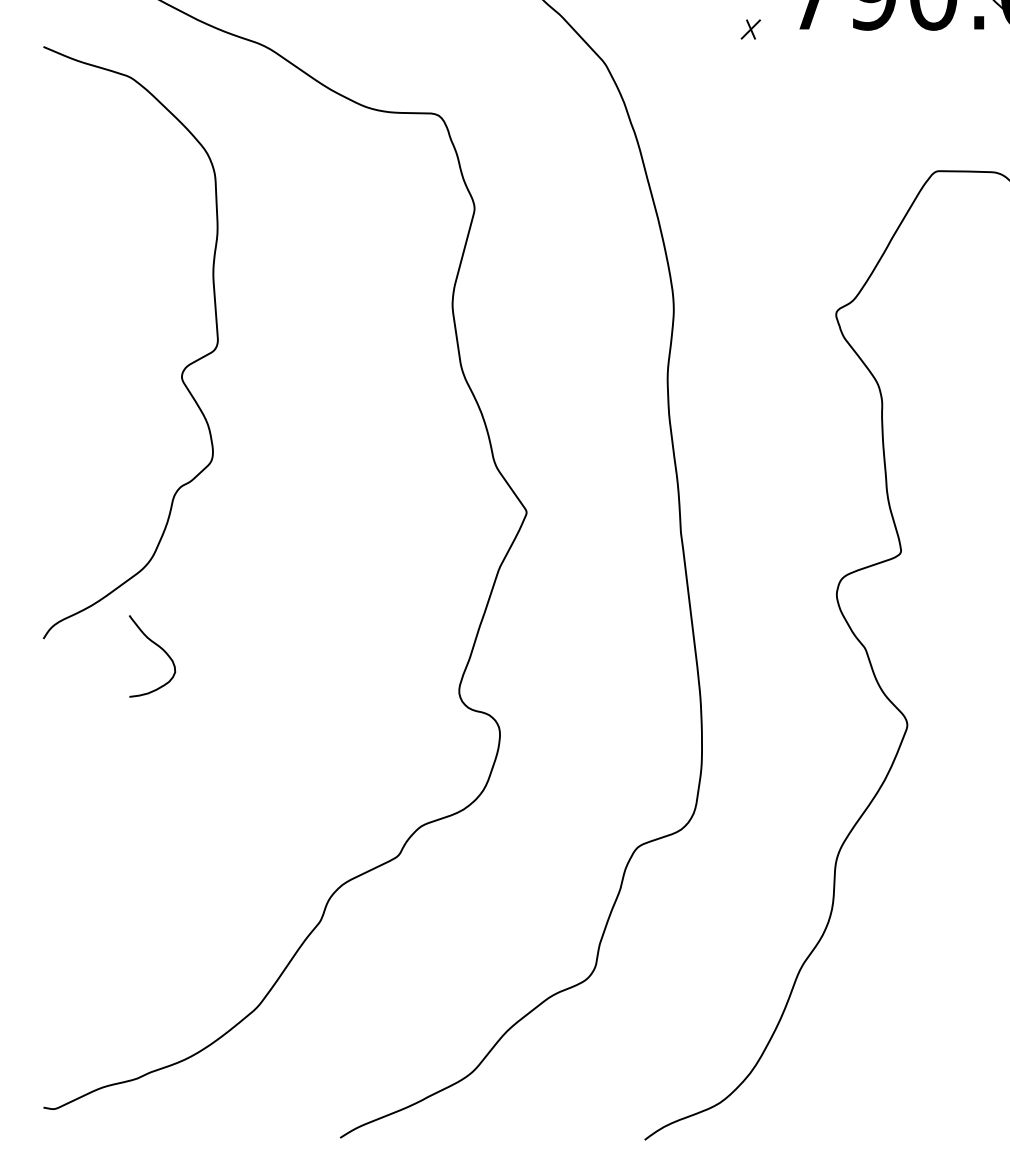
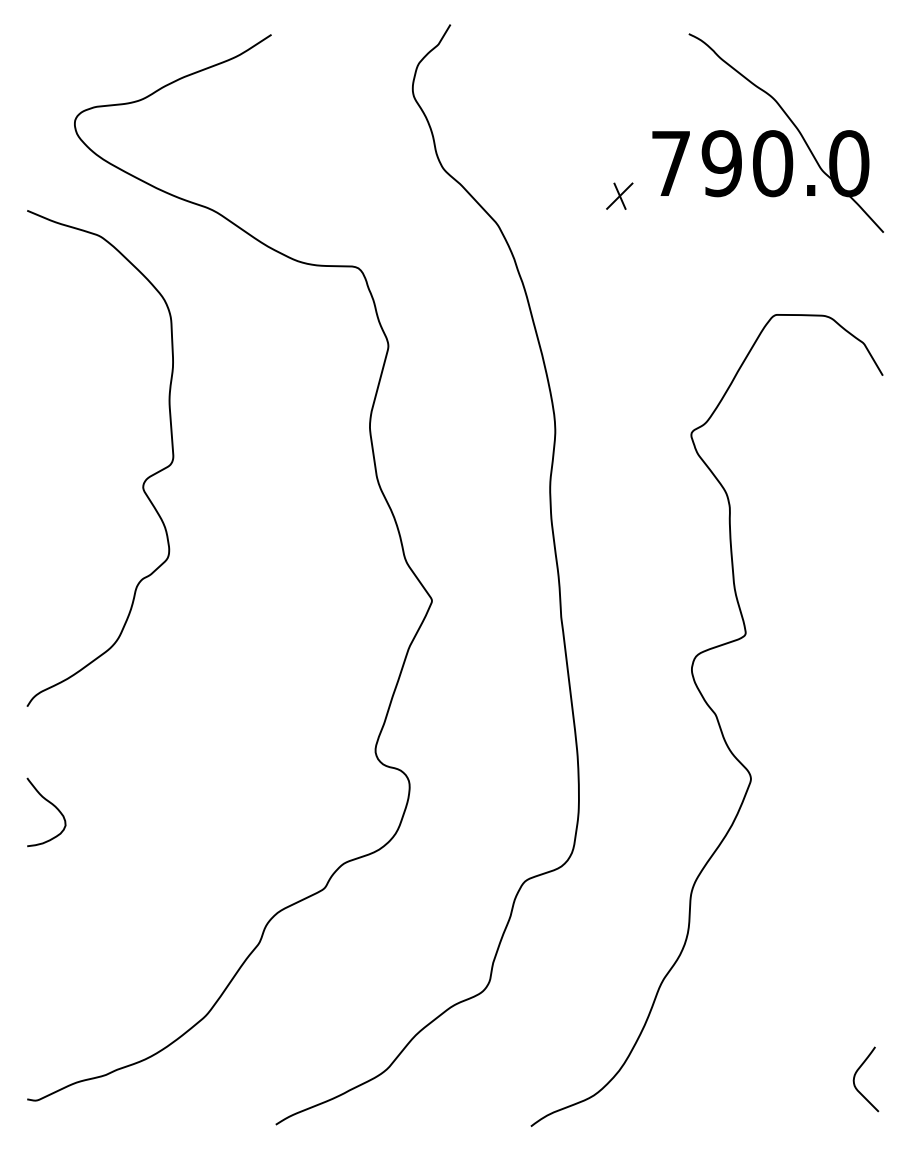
part: (750, 28) -> (619, 195), size x1.67
curve: (159, 648) -> (52, 805), moved

